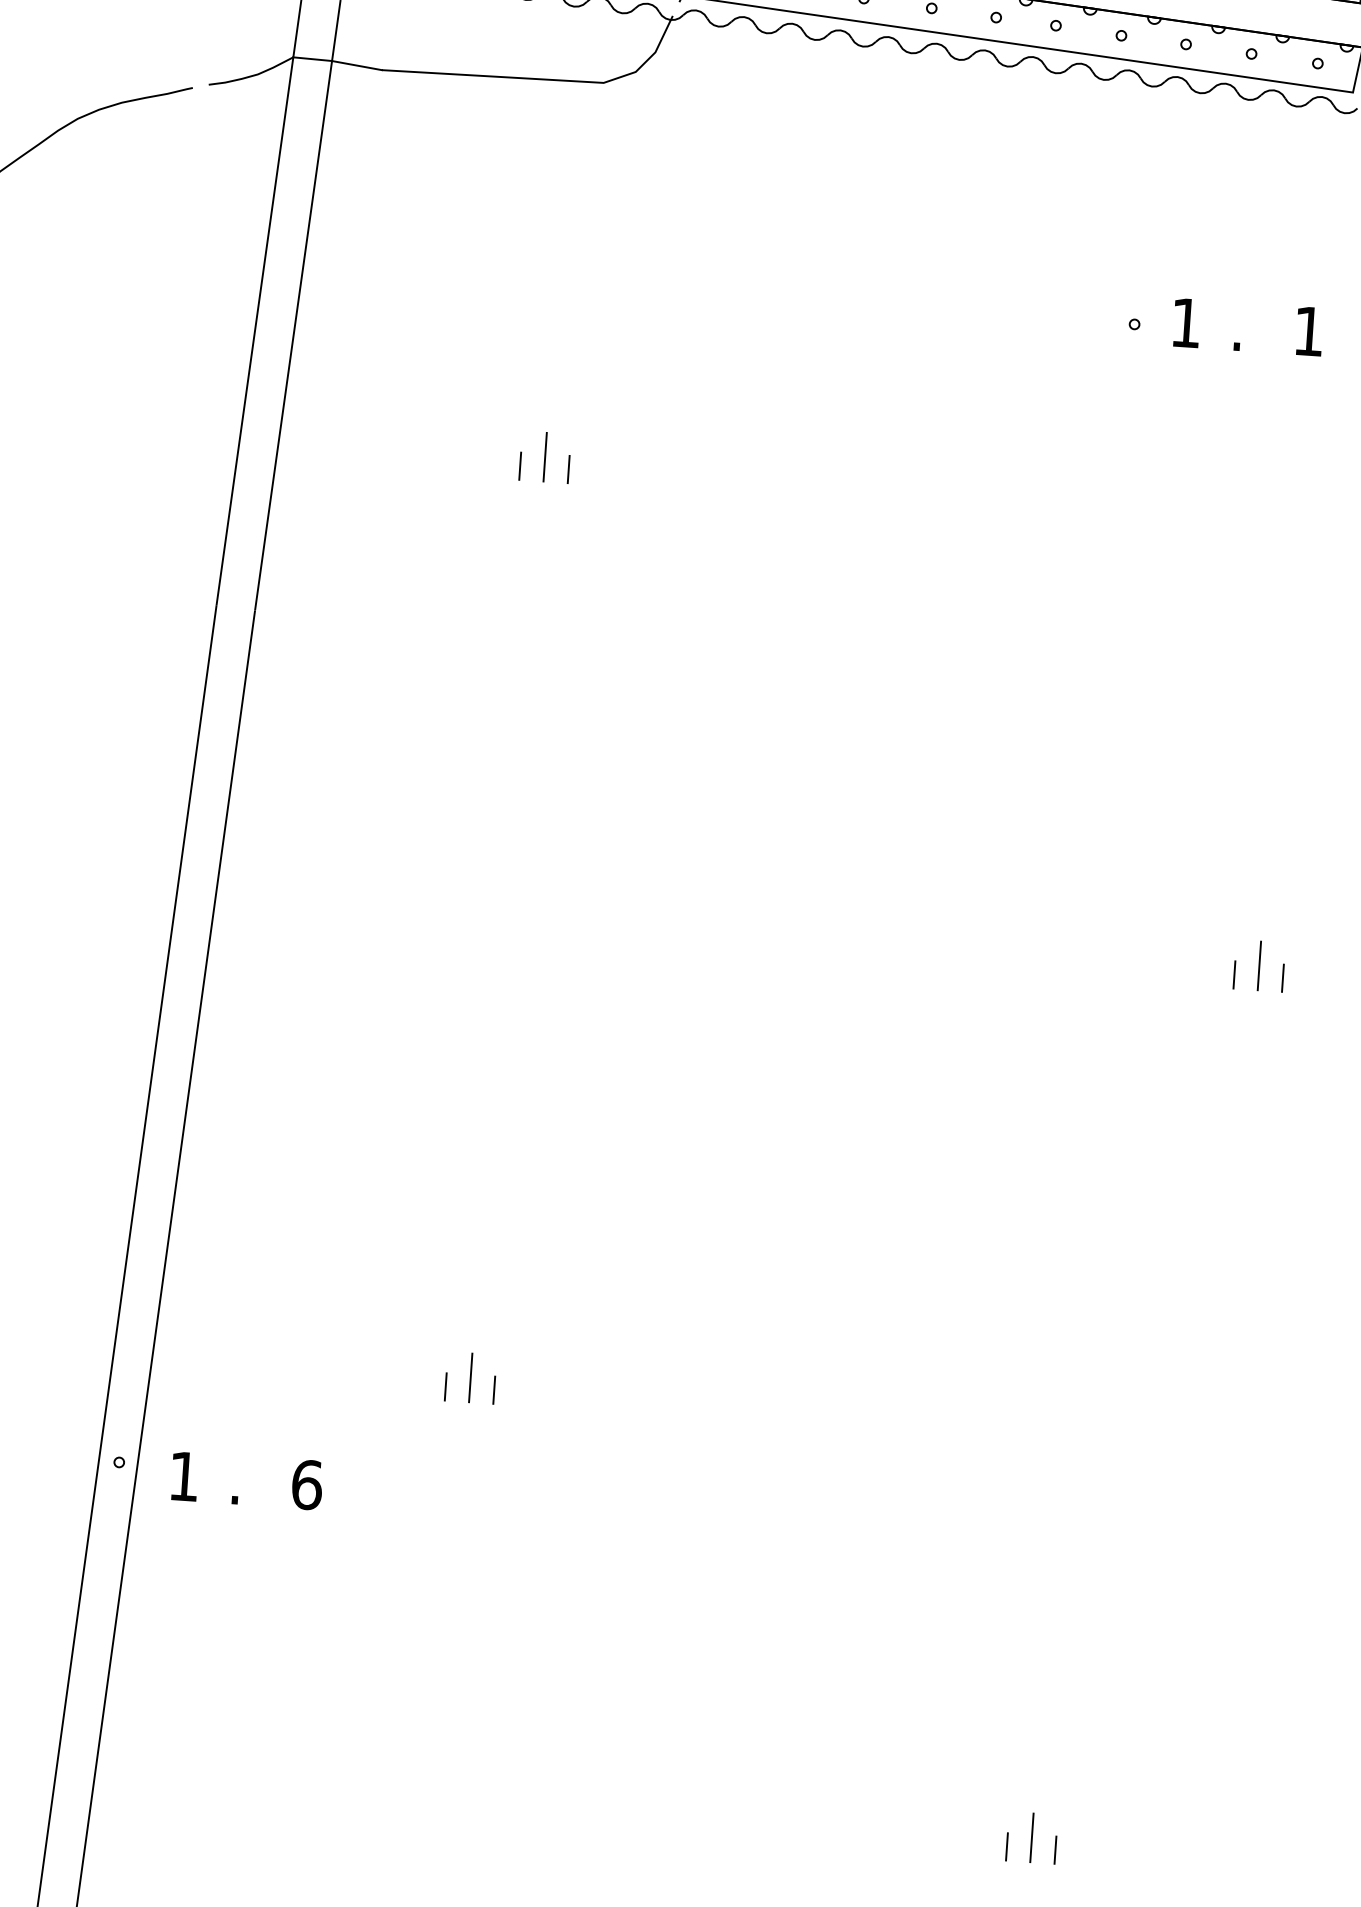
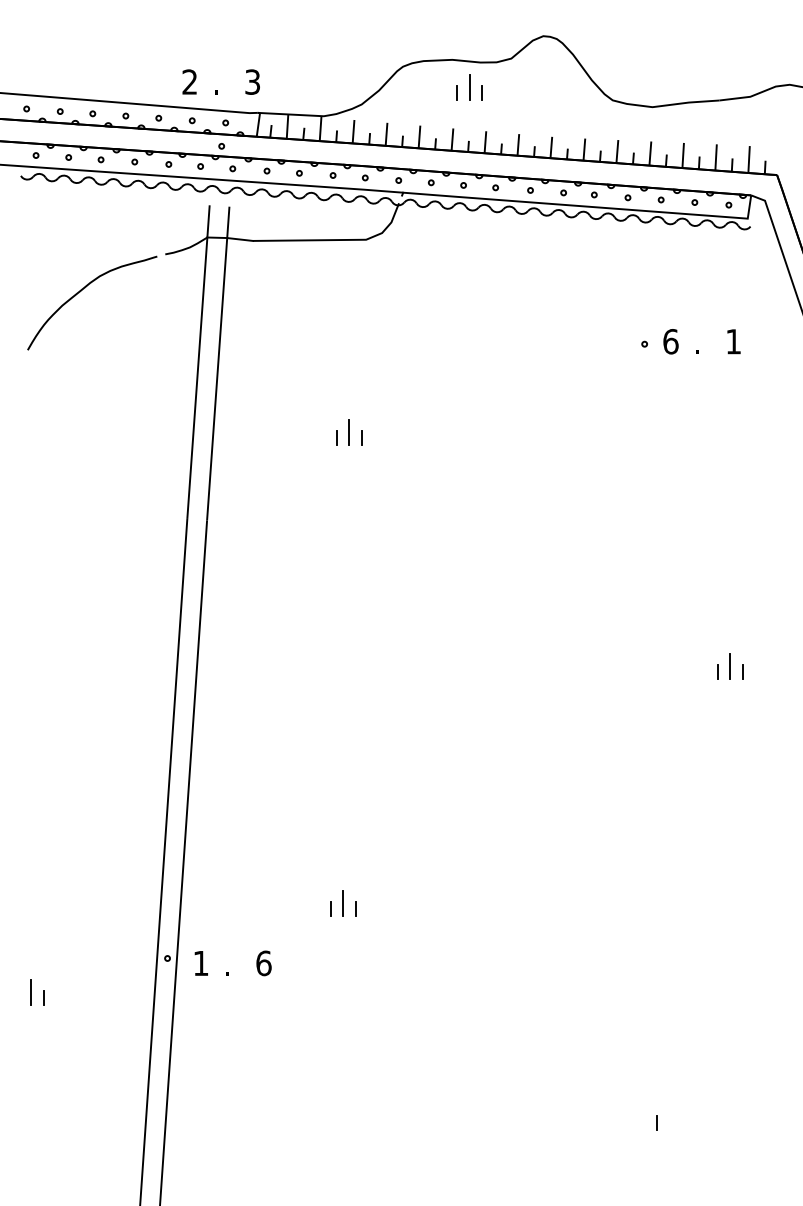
text: (1185, 322) -> (670, 341), 1 -> 6
line: (1031, 1837) -> (644, 1117), removed
line: (1006, 1845) -> (632, 1122), removed

